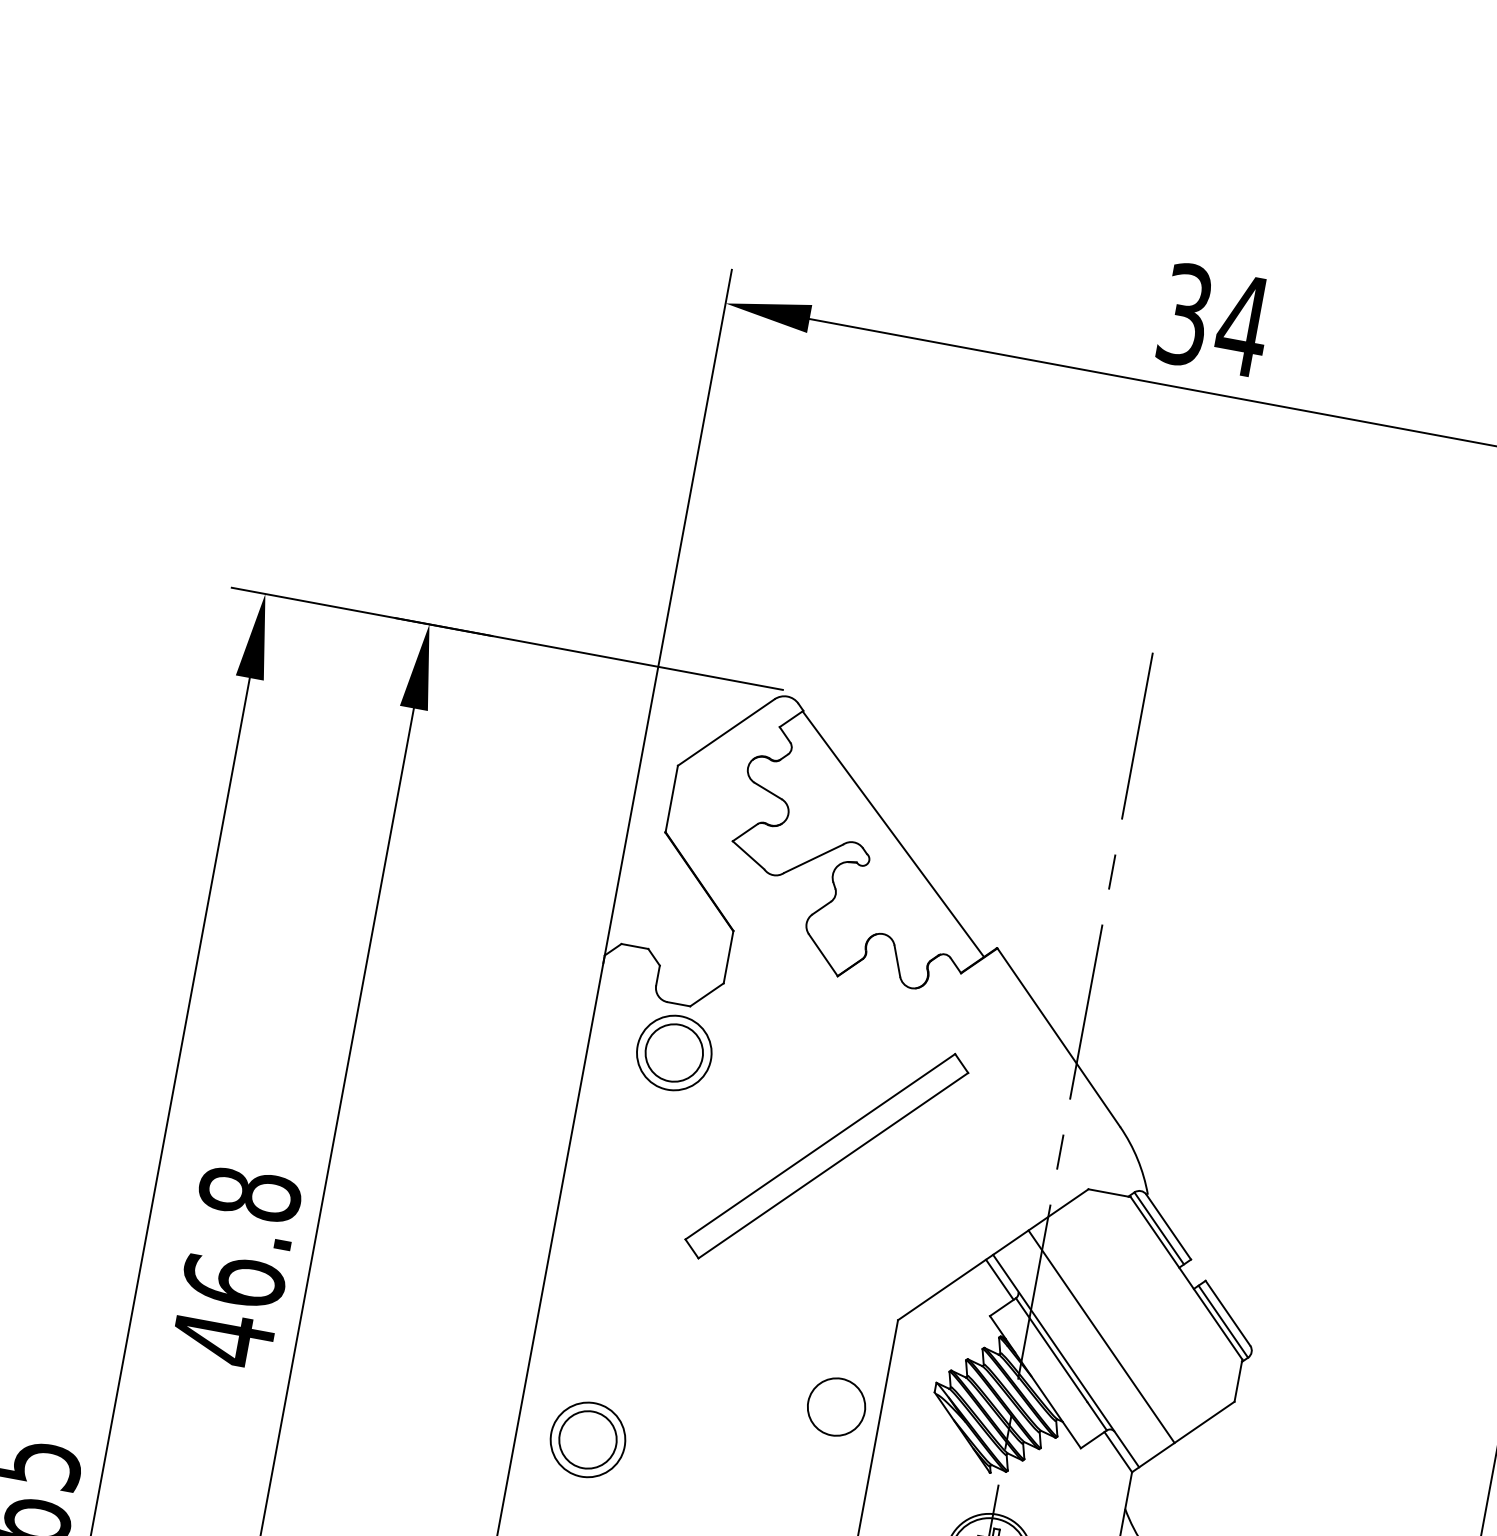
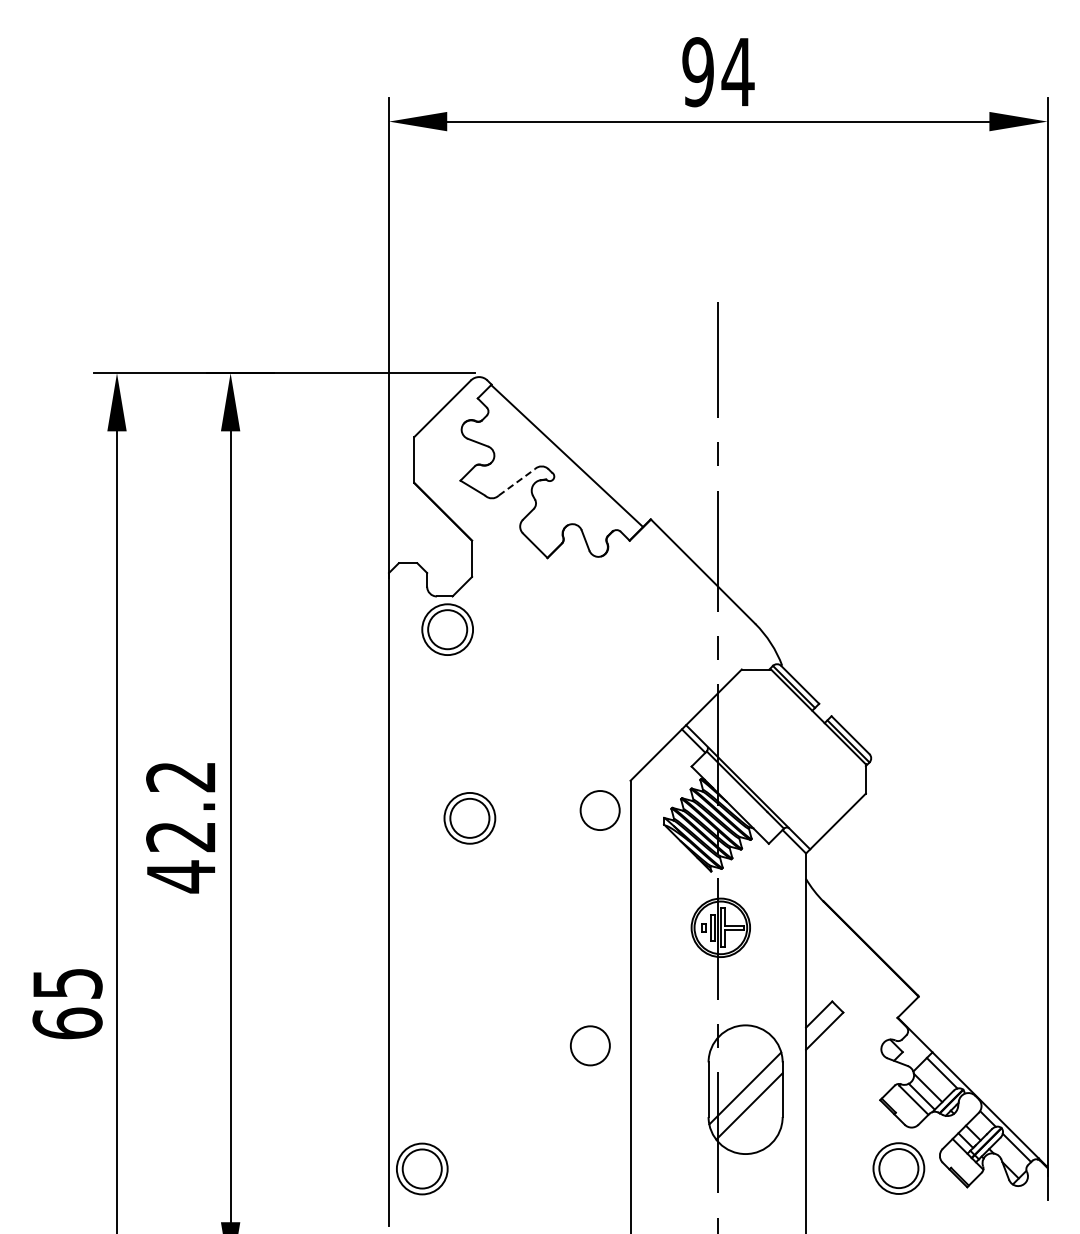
text: (1184, 315) -> (697, 72), 34 -> 94
line: (814, 859) -> (517, 482), solid -> dashed
part: (826, 1155) -> (562, 679), removed
text: (242, 1237) -> (181, 806), 46.8 -> 42.2
line: (1101, 1336) -> (768, 766), removed
circle: (835, 1406) -> (599, 810), moved
part: (587, 1440) -> (469, 818), moved

